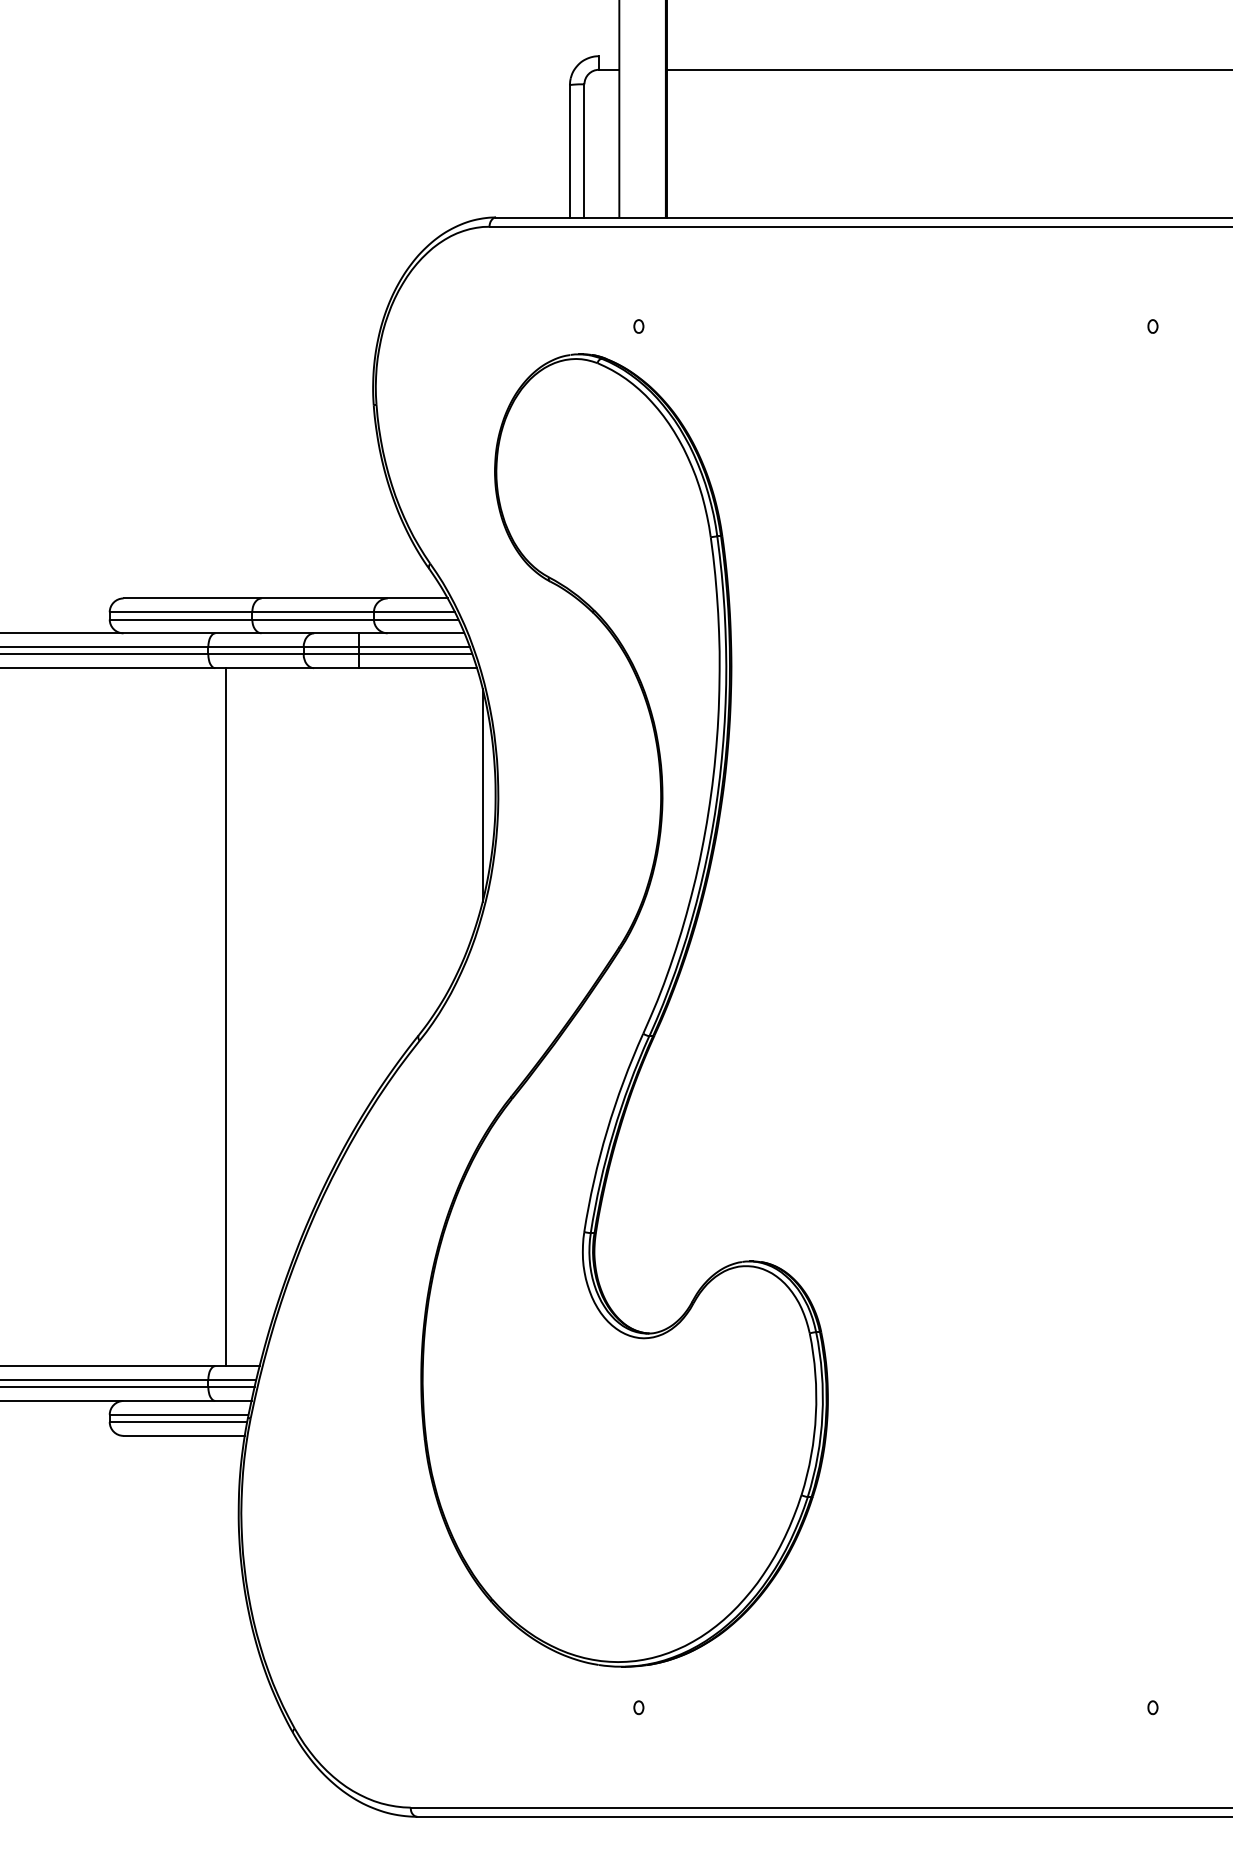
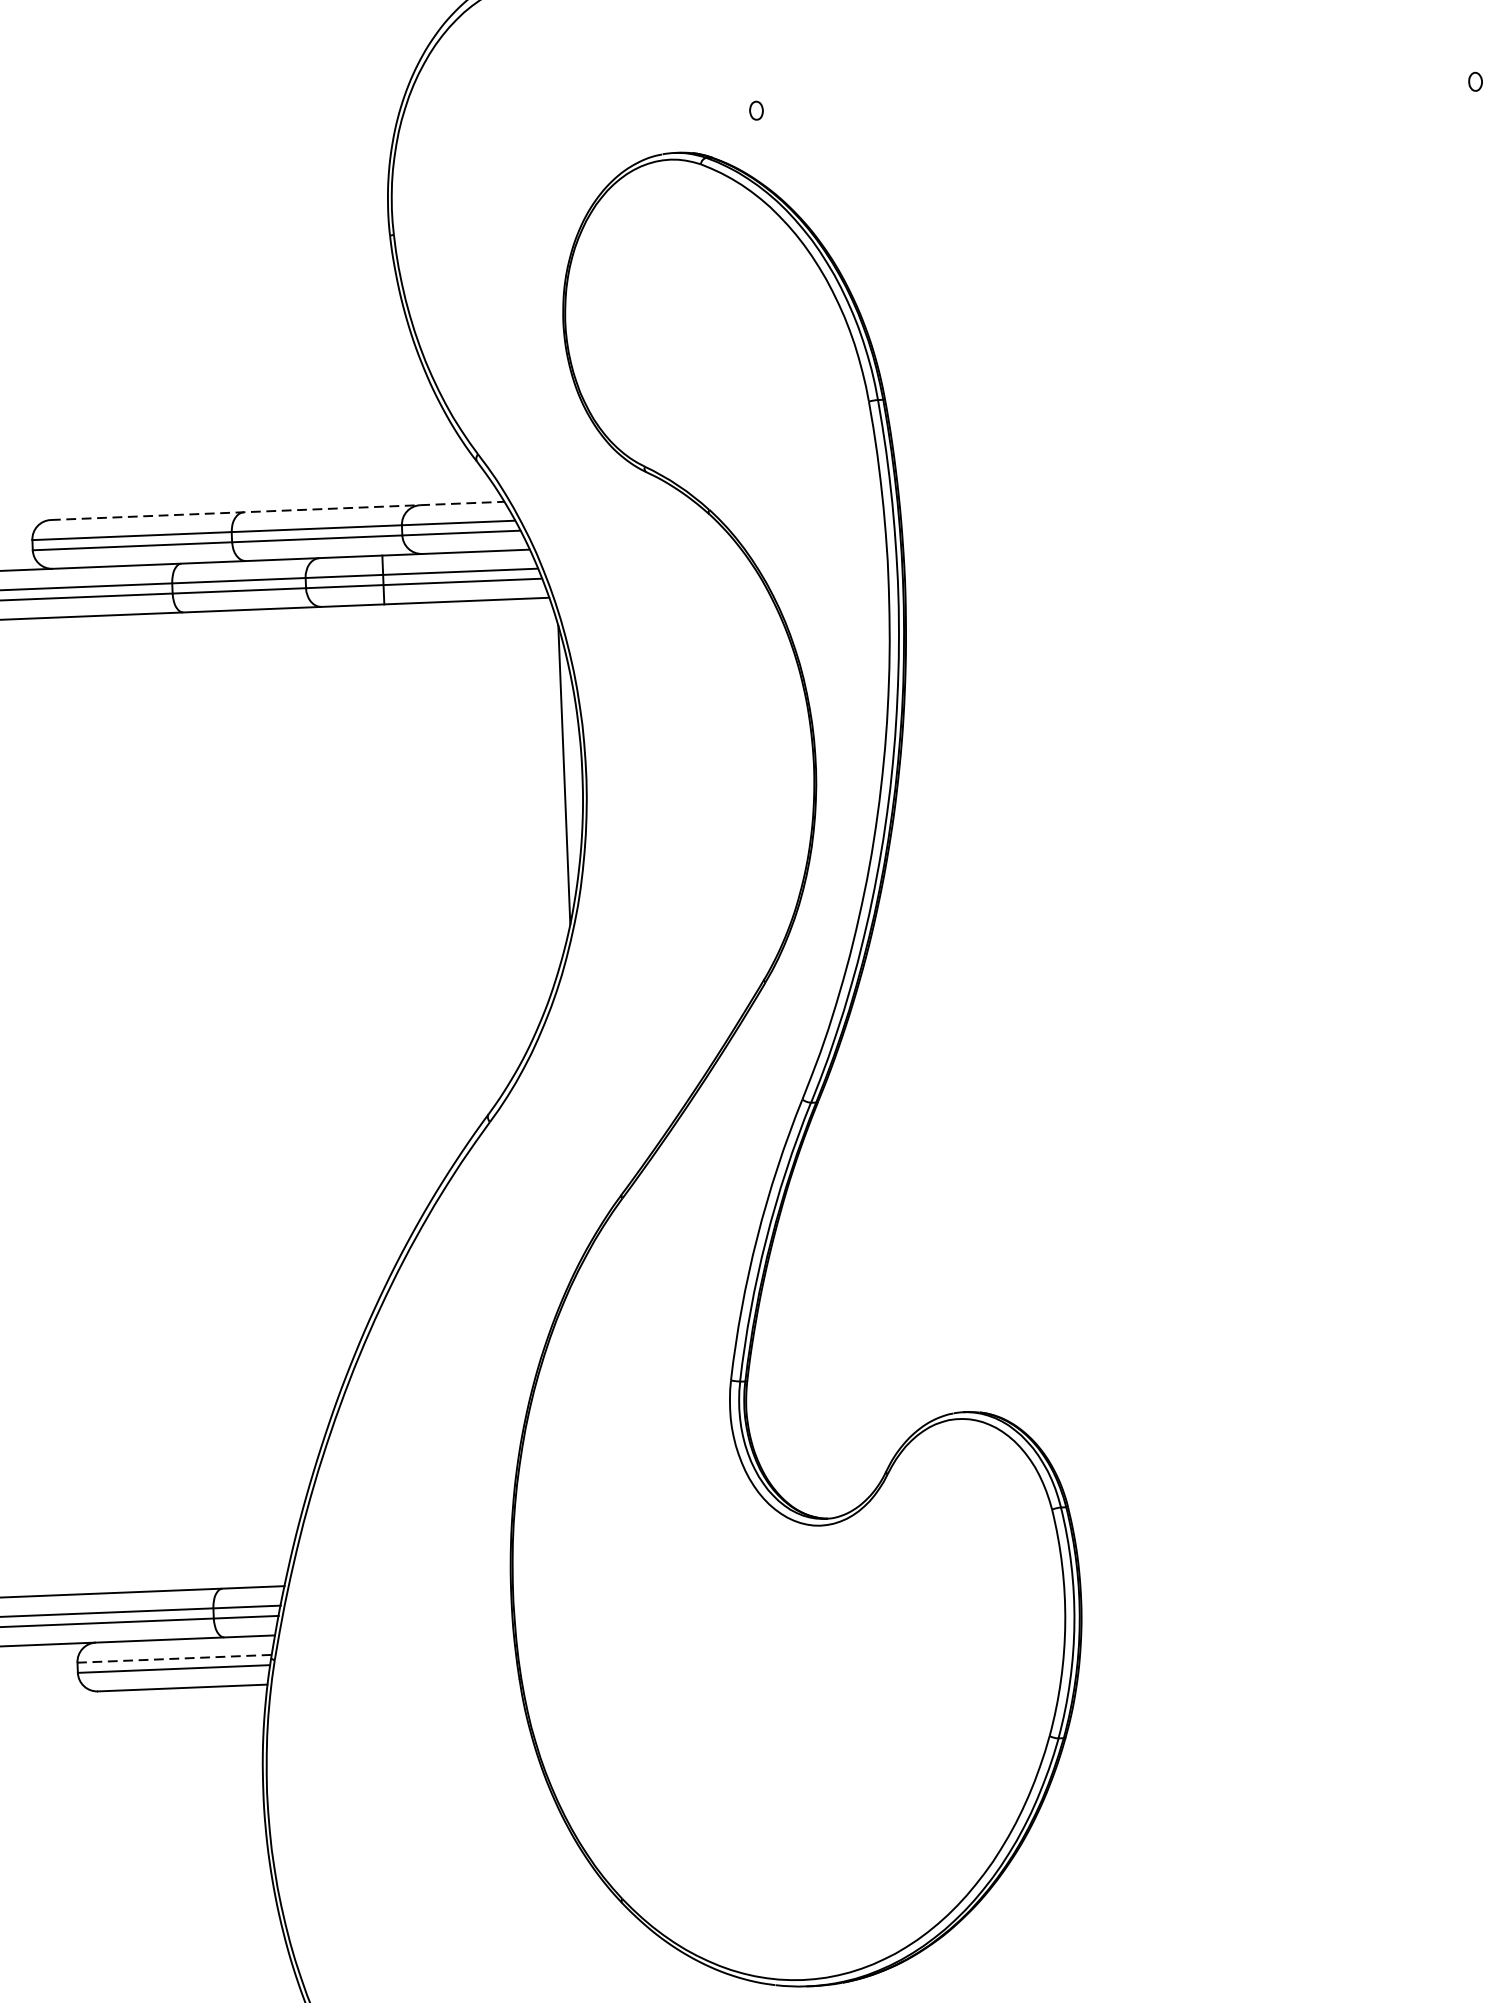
line: (286, 598) -> (278, 510), solid -> dashed
line: (225, 1017) -> (217, 1100), removed
line: (178, 1414) -> (173, 1658), solid -> dashed

